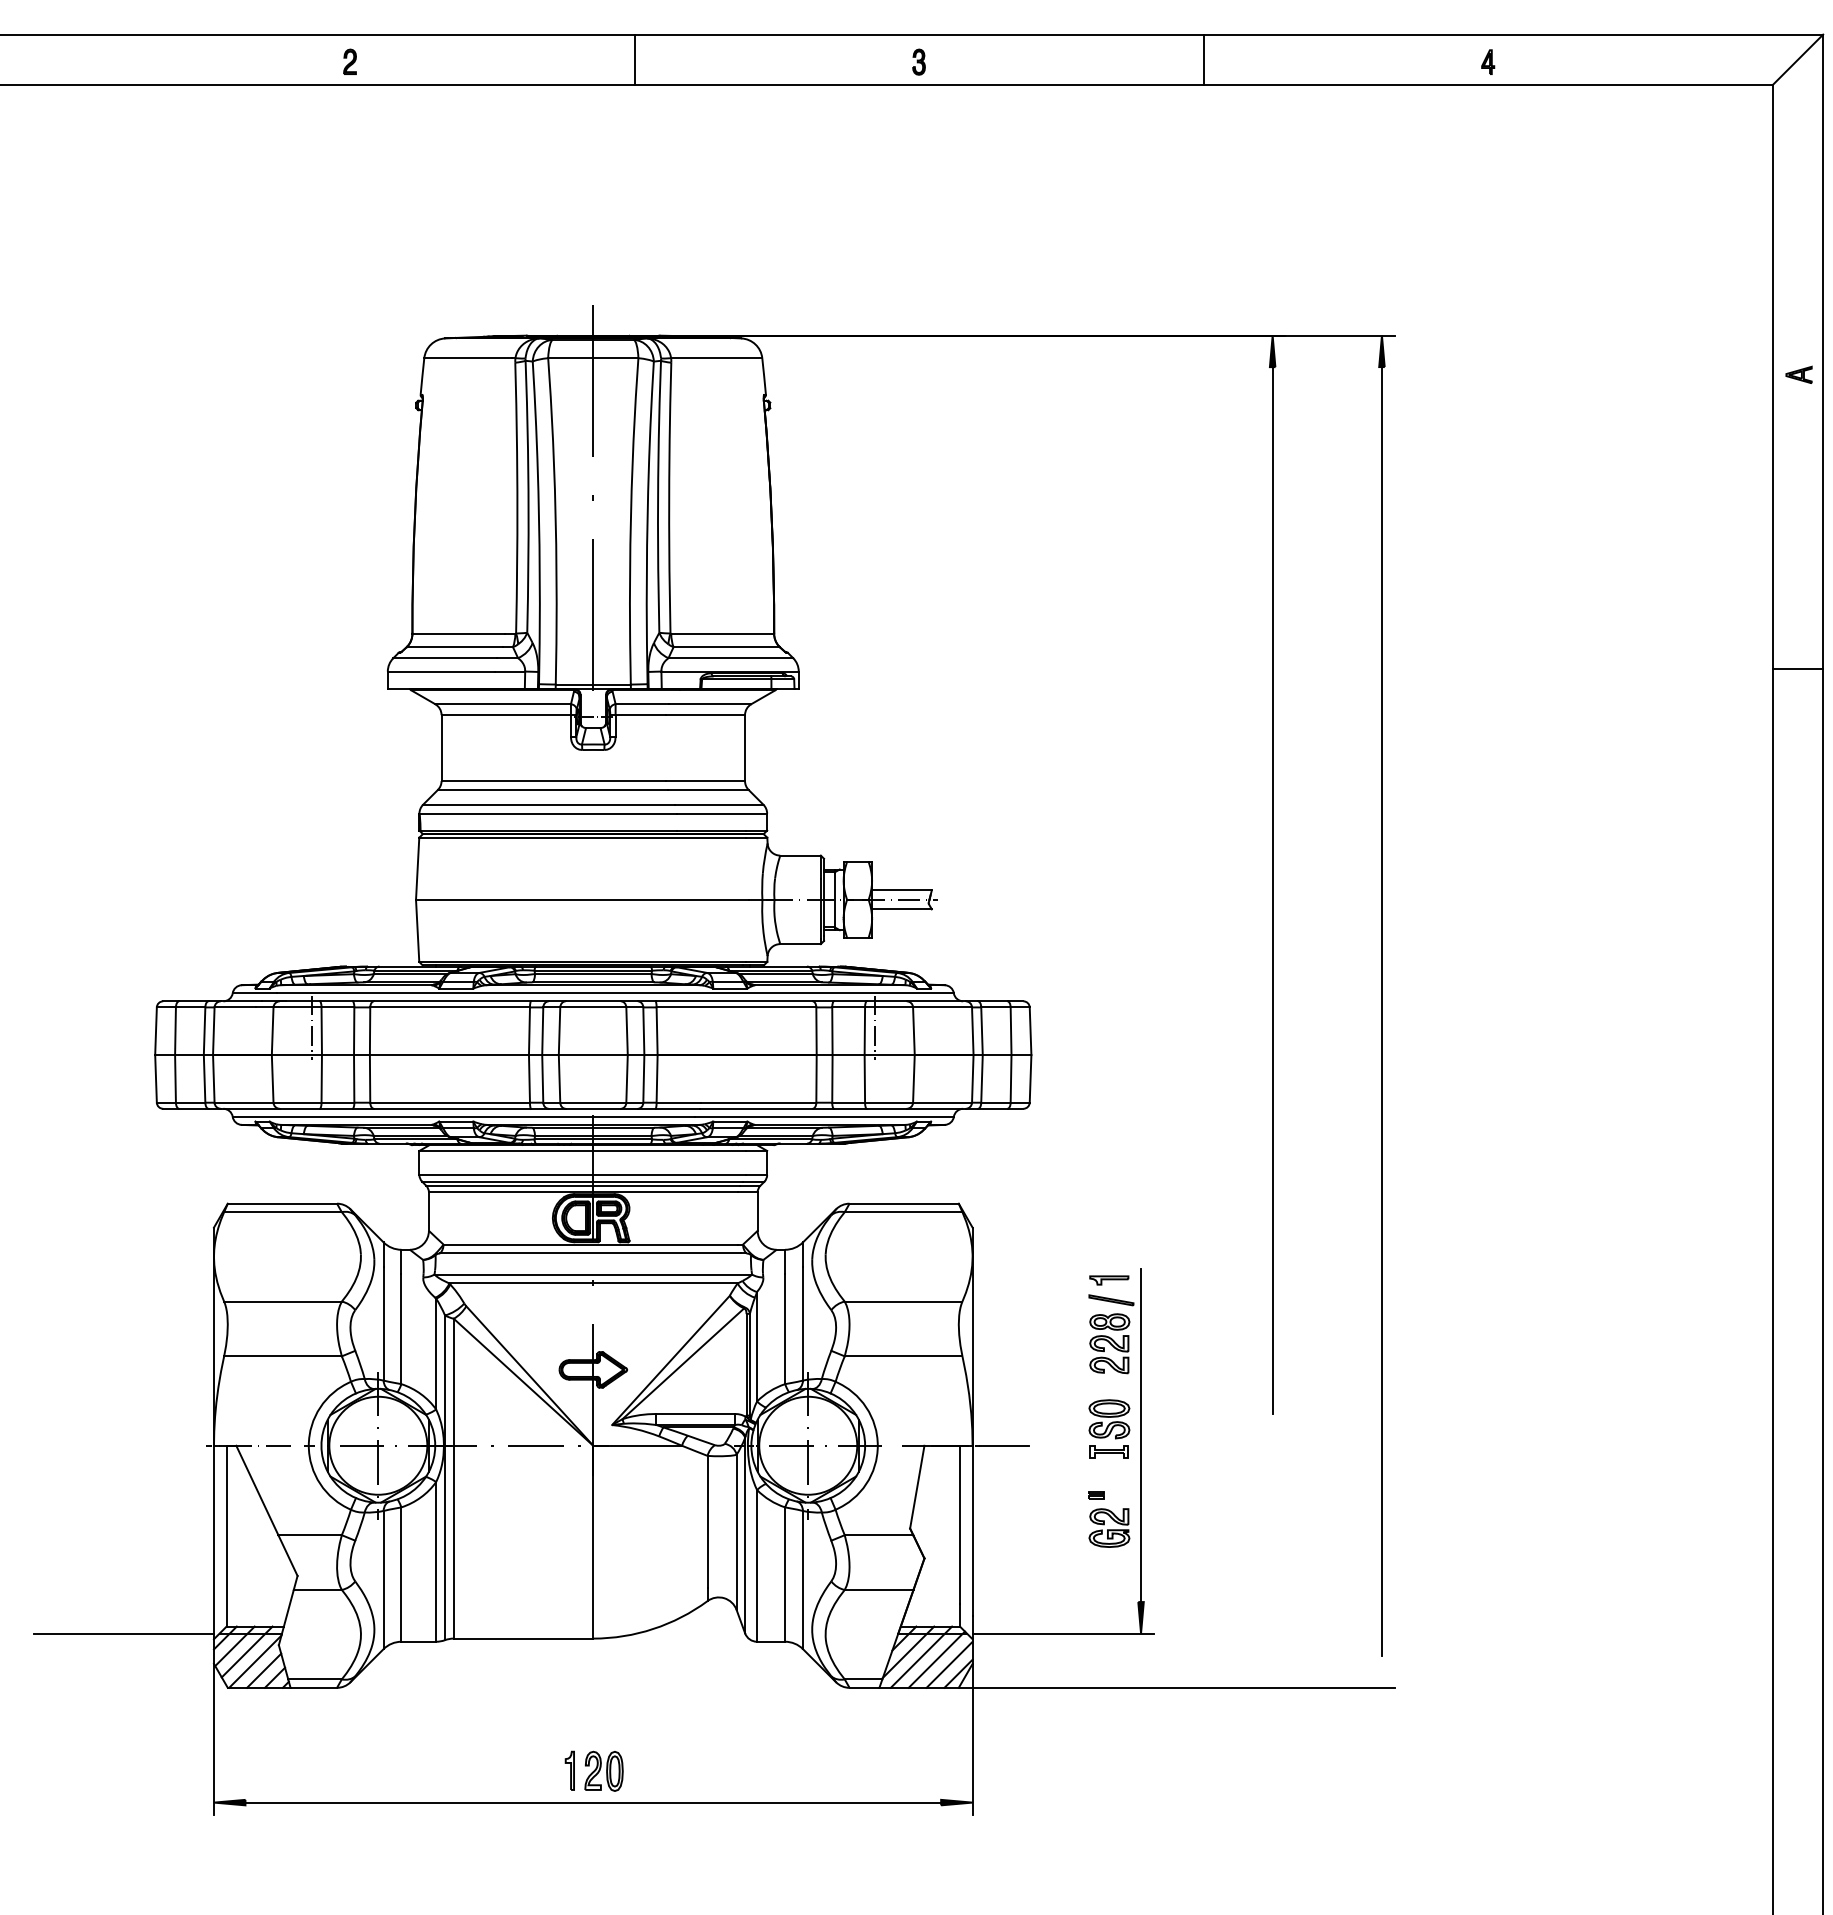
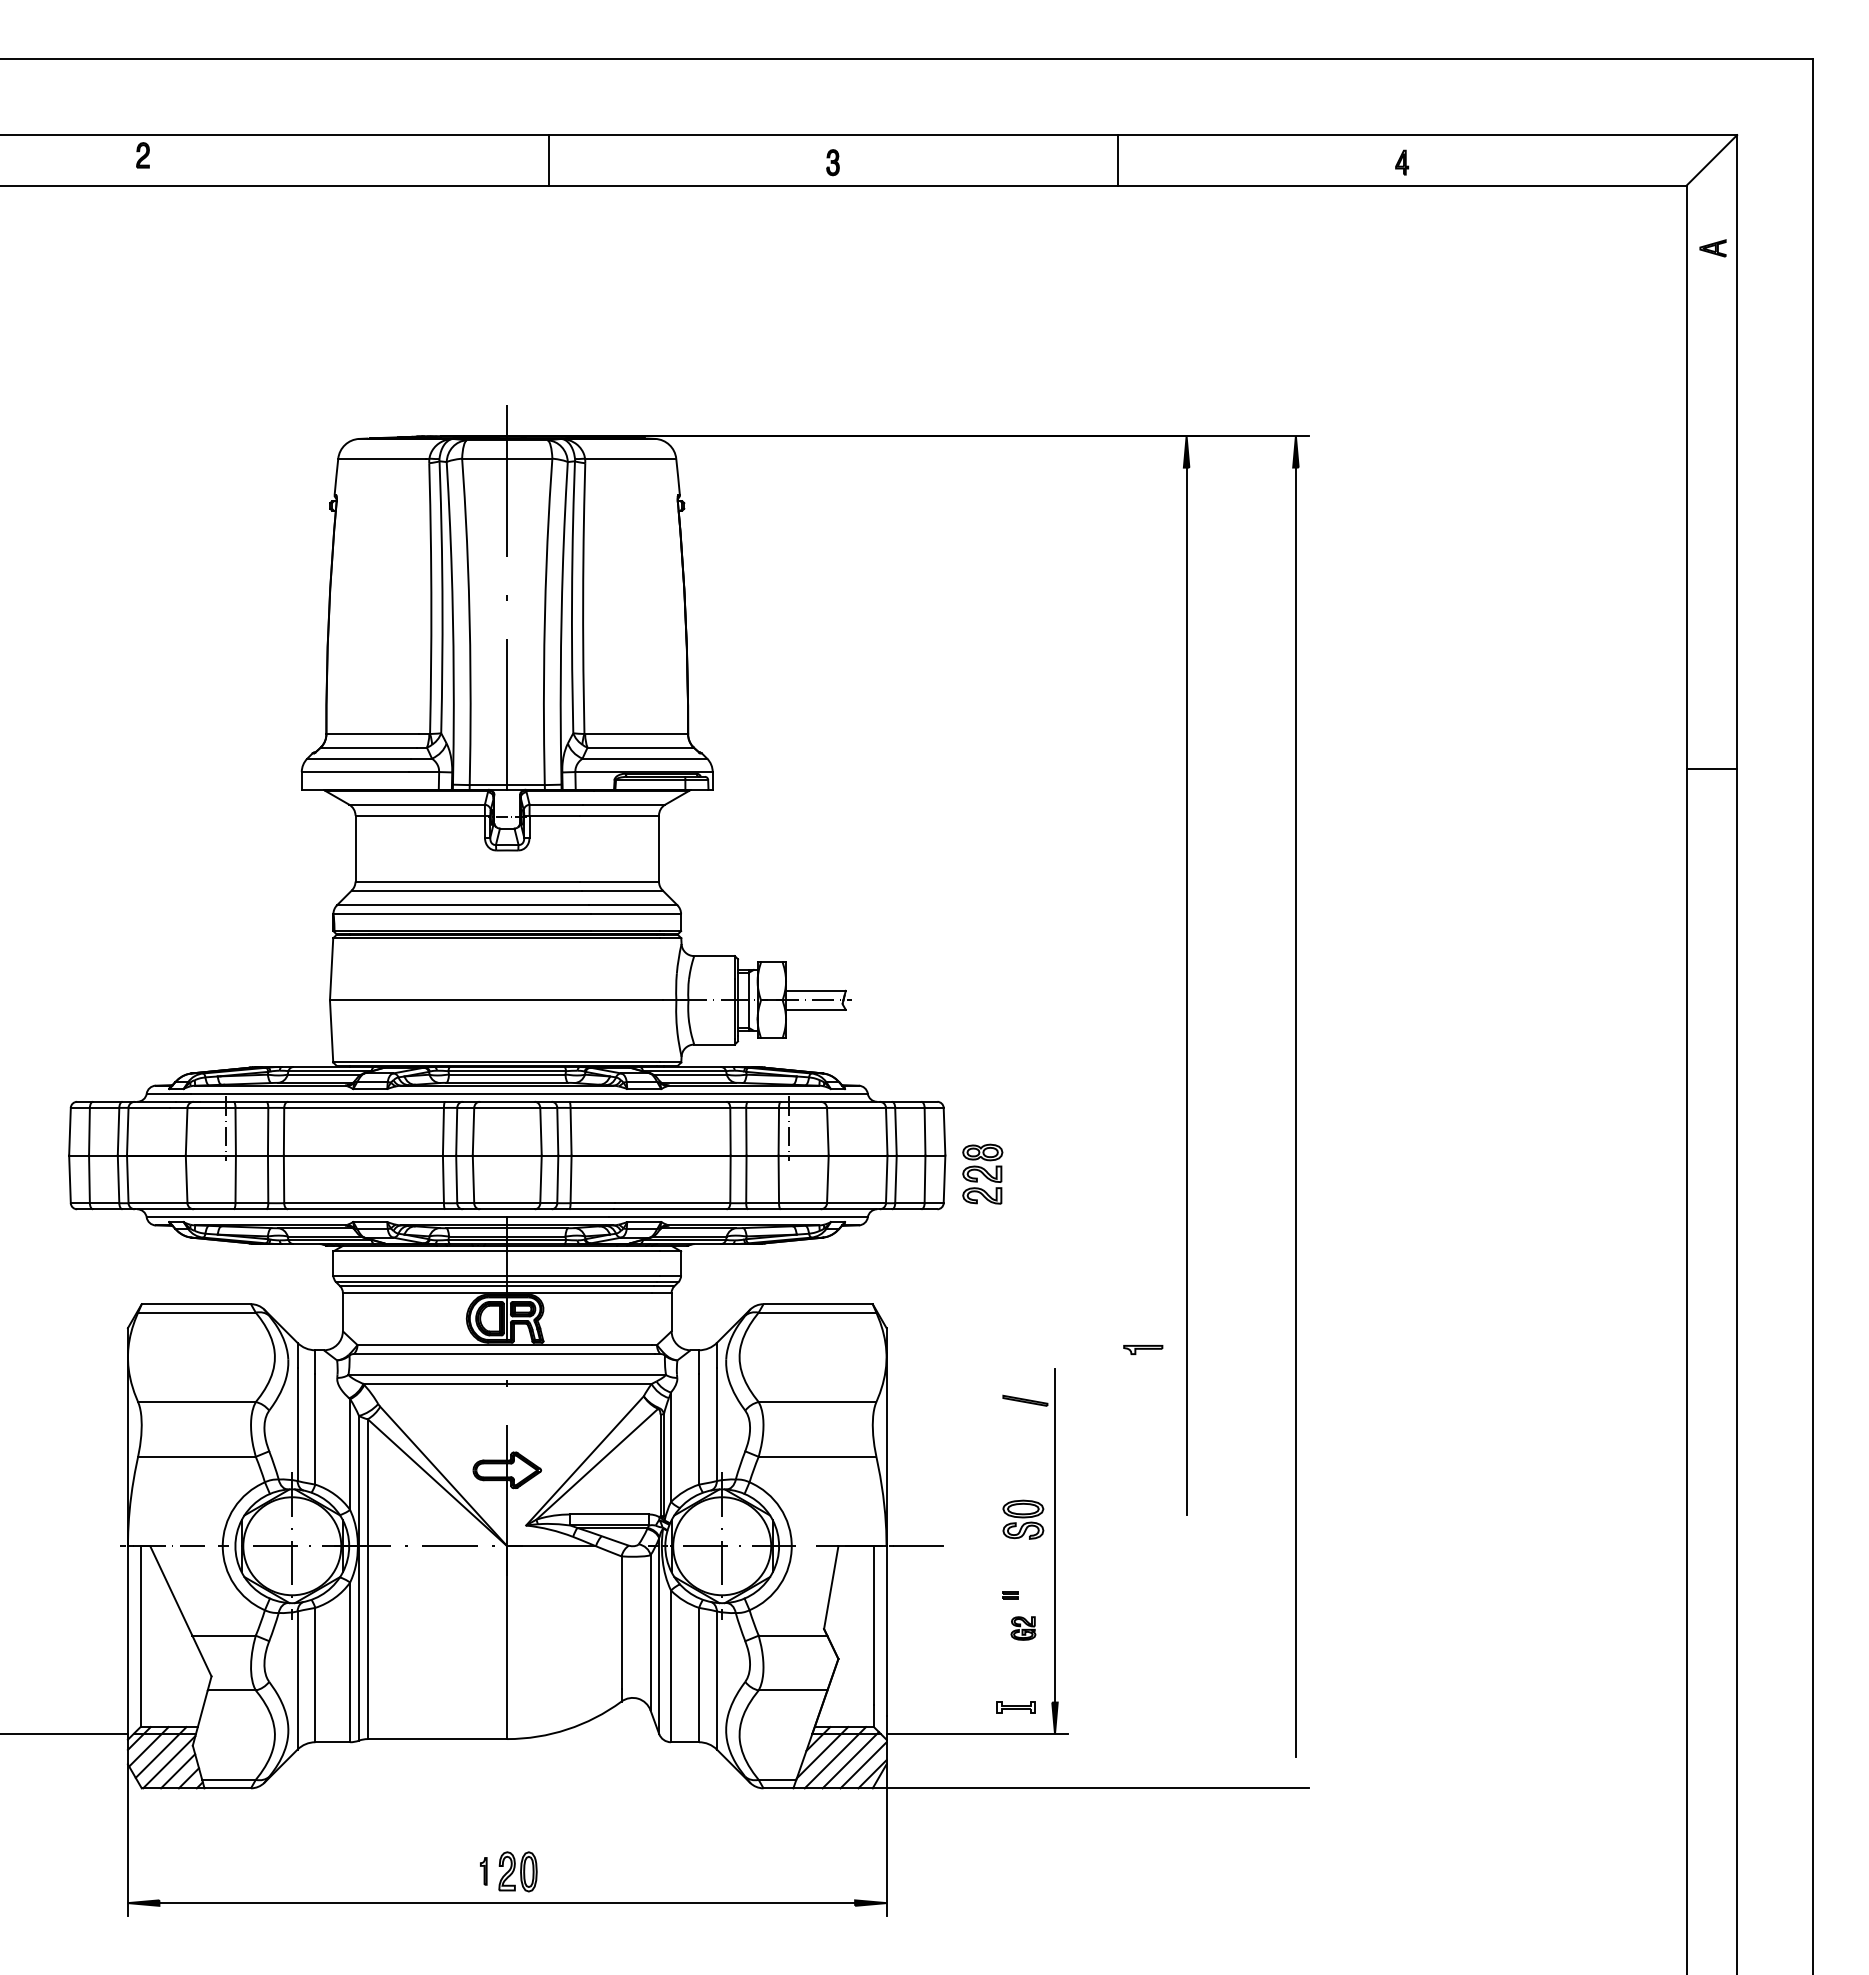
part: (349, 62) -> (142, 155), moved
part: (1798, 375) -> (1712, 248), moved
part: (1109, 1280) -> (1143, 1349), moved
part: (1109, 1343) -> (982, 1173), moved
part: (1108, 1452) -> (1015, 1707), moved
part: (1109, 1528) -> (1023, 1628), size x0.6
part: (569, 1771) -> (483, 1871), size x0.7

